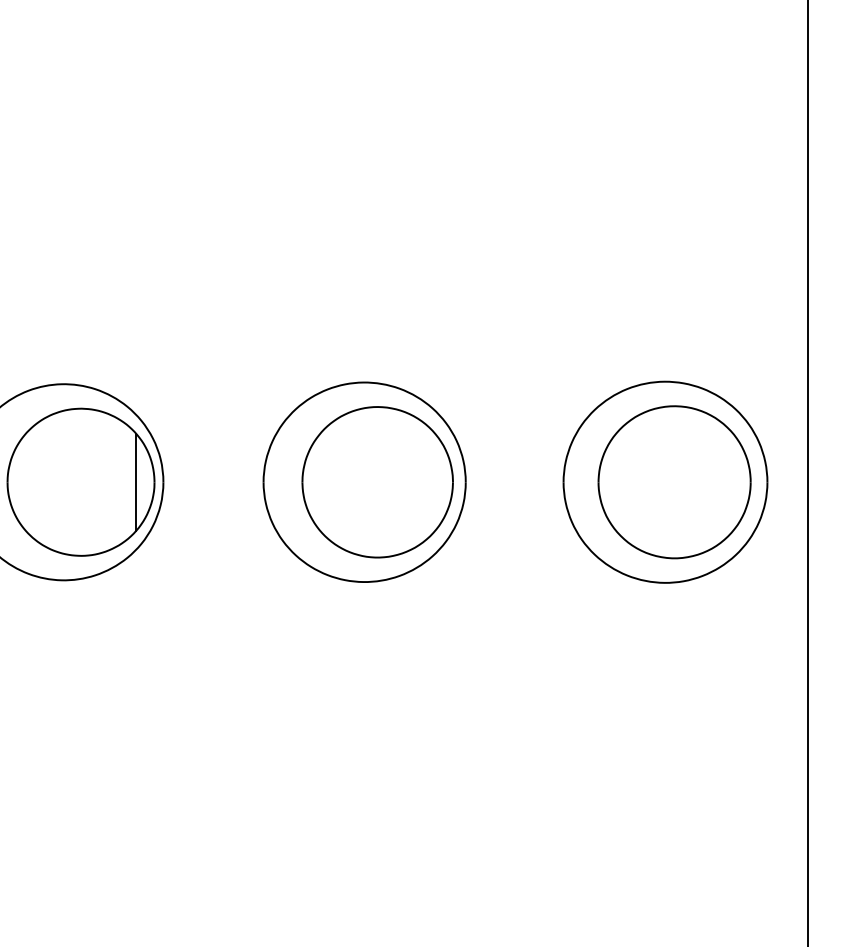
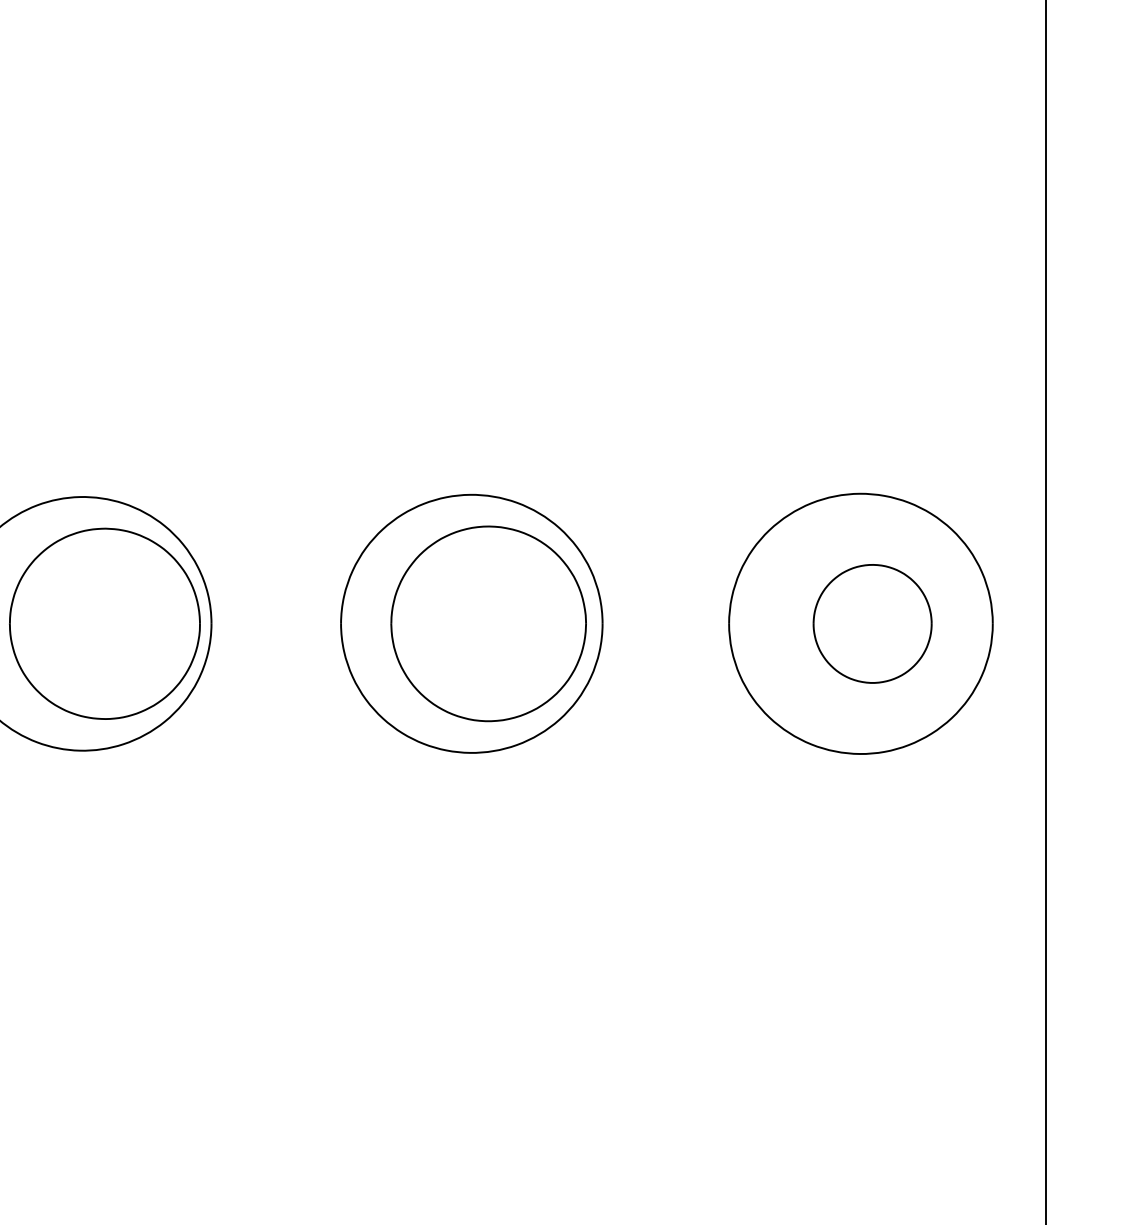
line: (136, 482) -> (176, 623), removed
part: (674, 482) -> (872, 623), size x0.6

